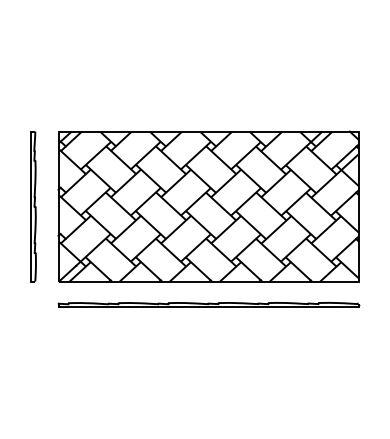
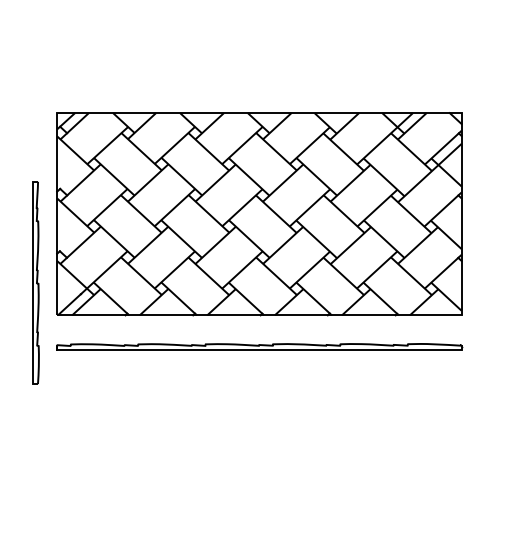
part: (33, 206) -> (35, 282), moved

